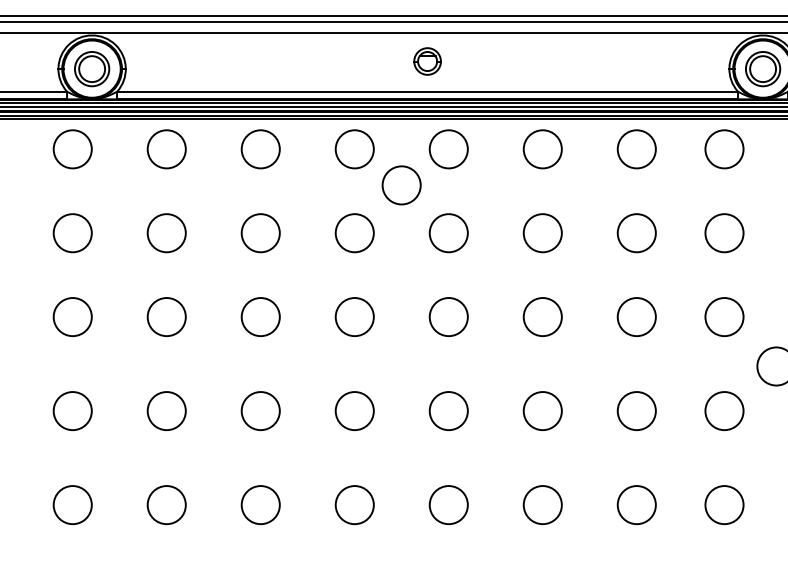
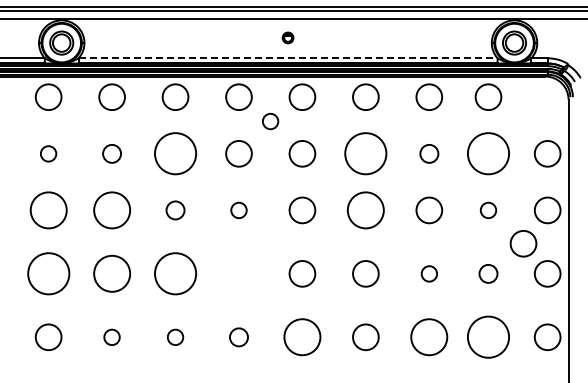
part: (426, 60) -> (287, 37), size x0.6
line: (428, 91) -> (288, 58), solid -> dashed
circle: (401, 185) -> (270, 121), size x0.6
circle: (72, 232) -> (48, 153), size x0.6
circle: (165, 232) -> (111, 153), size x0.7
circle: (260, 232) -> (175, 153), size x1.6
circle: (542, 232) -> (365, 153), size x1.6
circle: (637, 232) -> (429, 153), size x0.7
circle: (724, 232) -> (488, 153), size x1.6
circle: (72, 317) -> (48, 210), size x1.4
circle: (165, 317) -> (111, 210), size x1.4
circle: (260, 317) -> (175, 210), size x0.7
circle: (354, 317) -> (238, 210), size x0.6
circle: (542, 317) -> (365, 210), size x1.4
circle: (724, 317) -> (488, 210), size x0.6
circle: (72, 410) -> (48, 273), size x1.6
circle: (165, 410) -> (111, 273), size x1.4
circle: (260, 410) -> (175, 273), size x1.6
circle: (354, 410) -> (238, 273), removed
circle: (637, 410) -> (429, 273), size x0.6
circle: (724, 410) -> (488, 273), size x0.7
circle: (165, 505) -> (111, 337), size x0.6
circle: (260, 505) -> (175, 337), size x0.6
circle: (354, 505) -> (238, 337), size x0.7
circle: (448, 505) -> (302, 337), size x1.4
circle: (637, 505) -> (429, 337), size x1.4
circle: (724, 505) -> (488, 337), size x1.6

